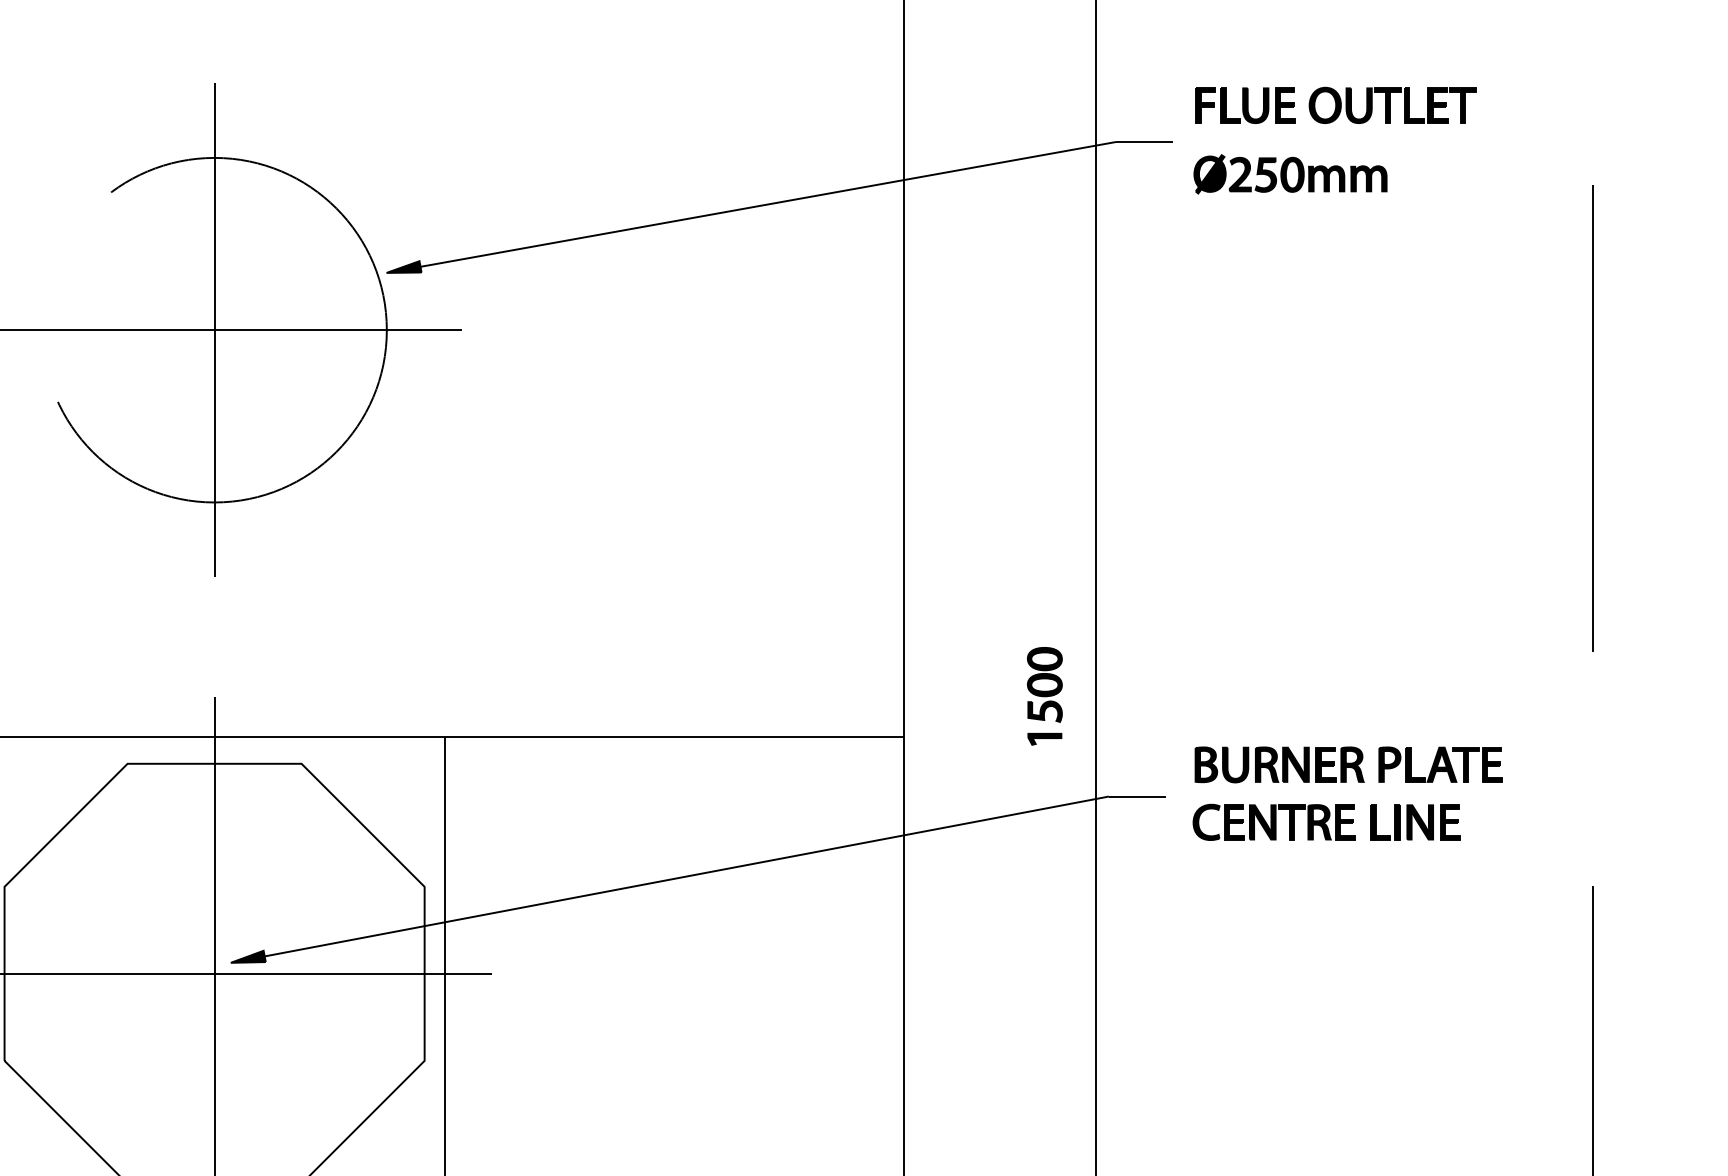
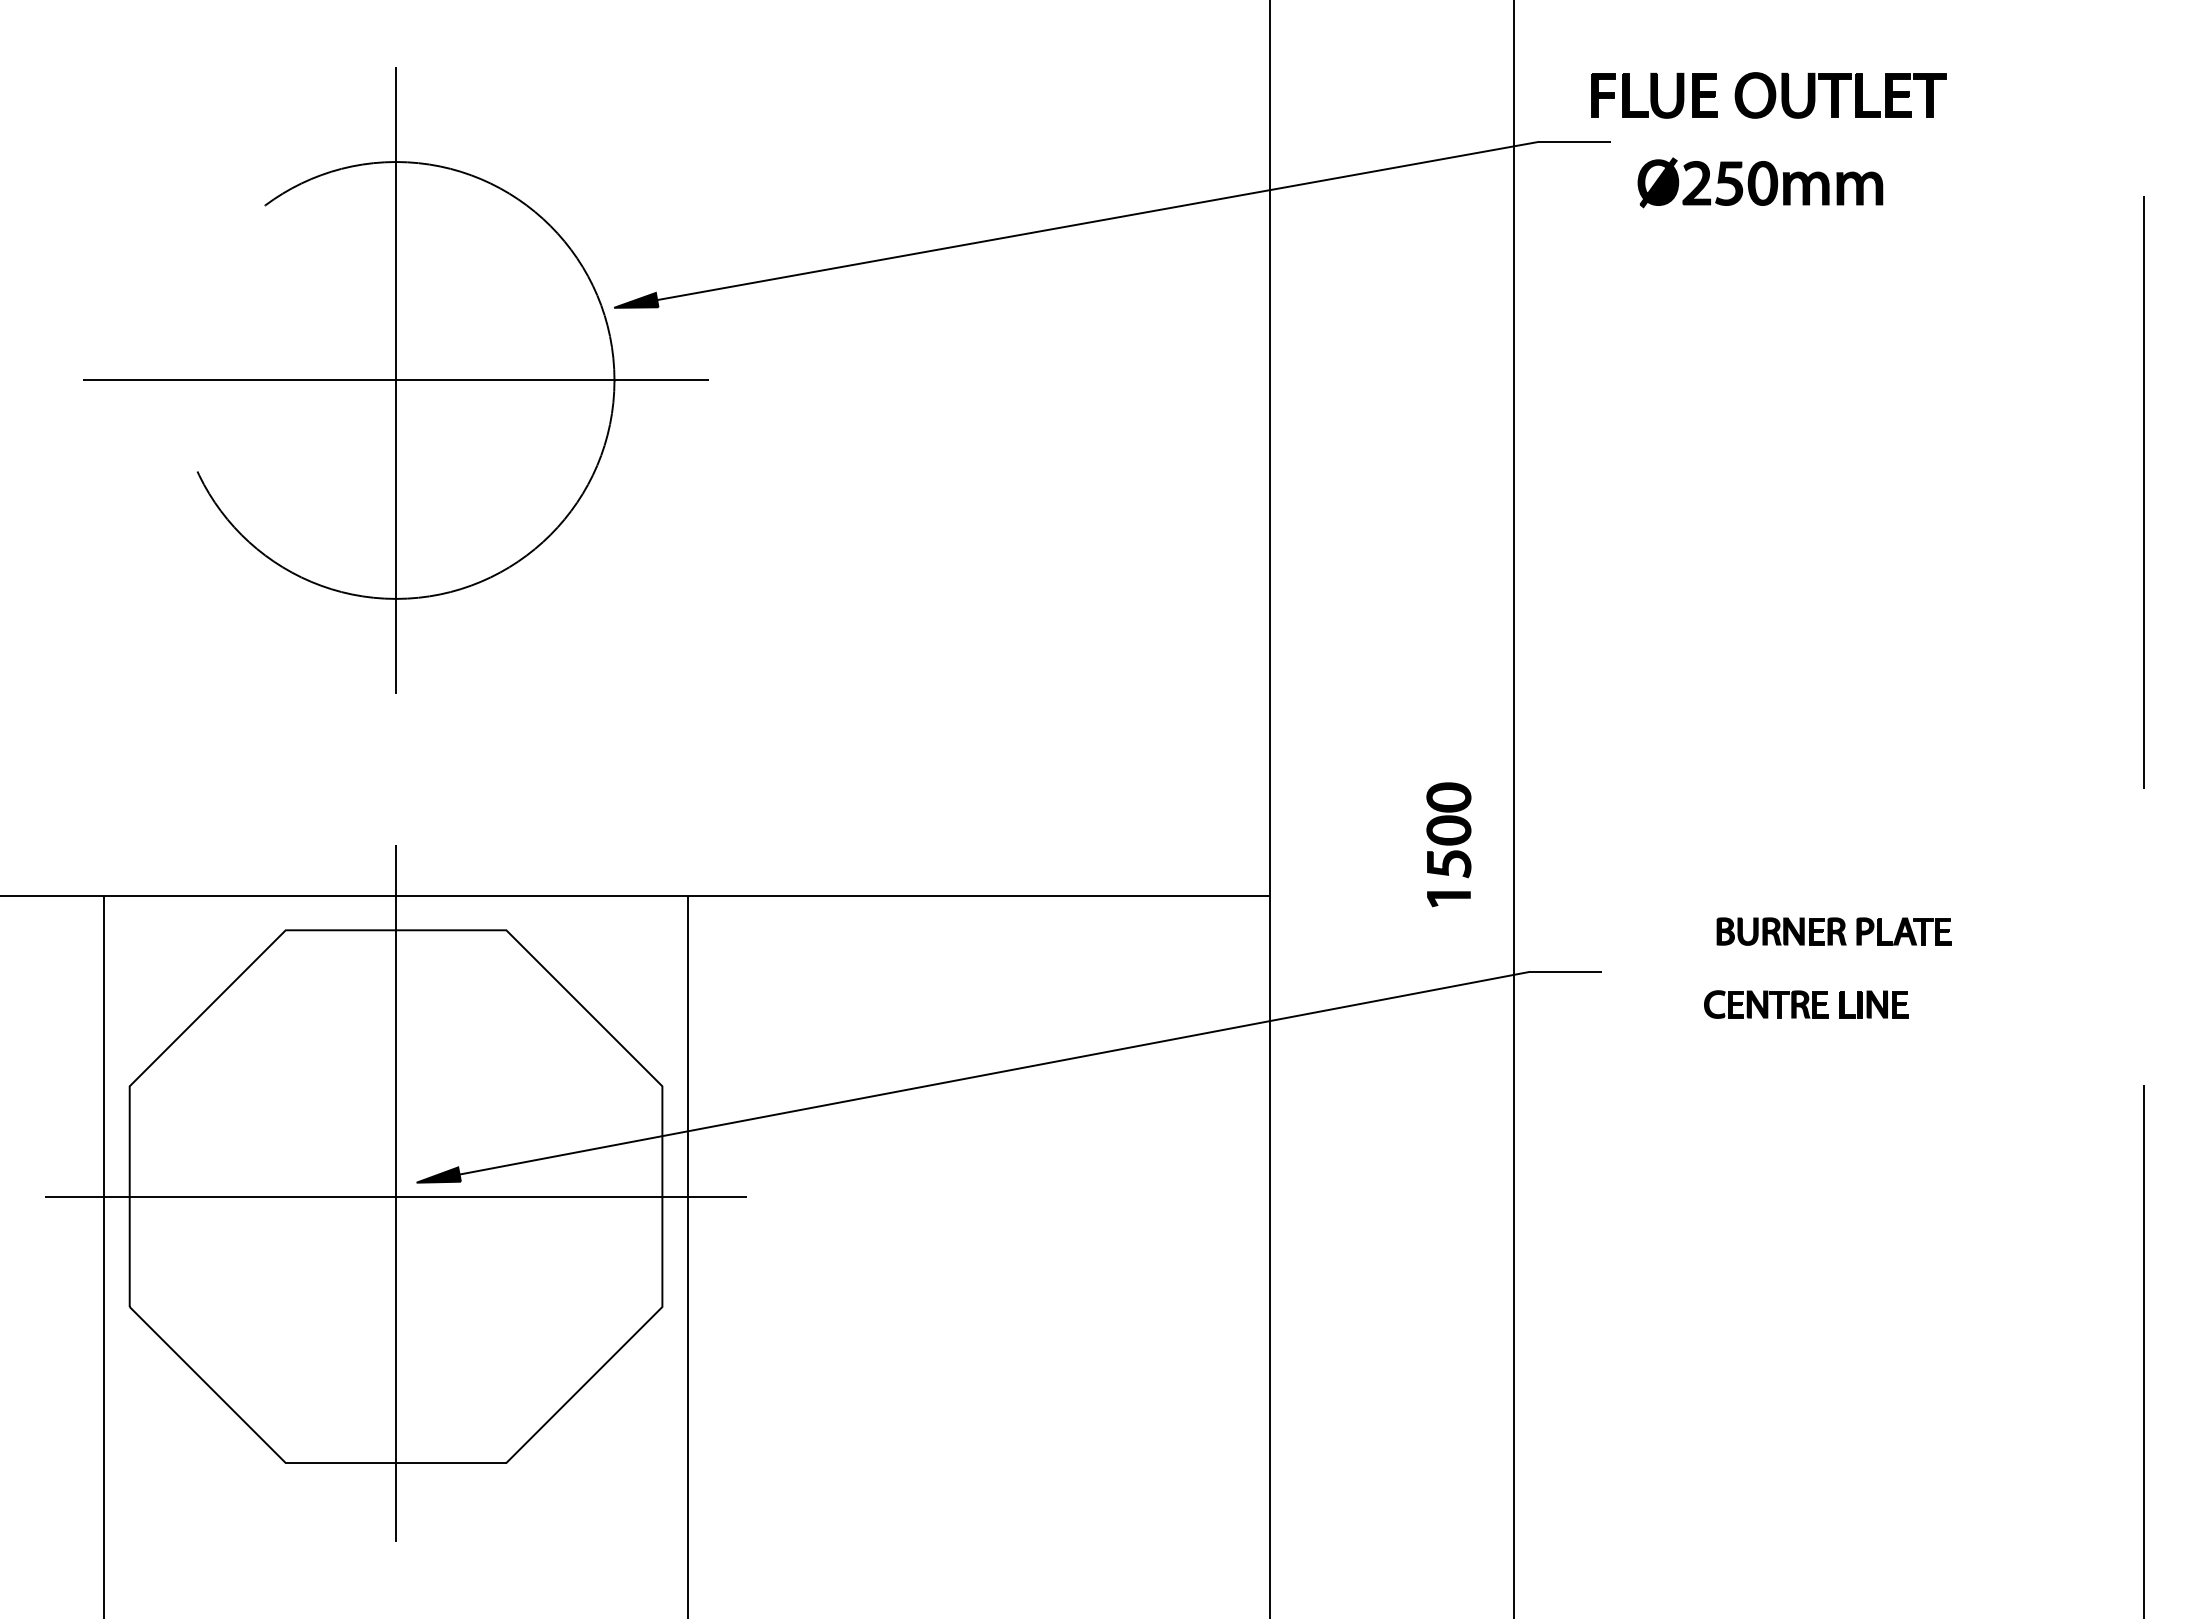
part: (1335, 105) -> (1768, 95), moved
part: (1348, 764) -> (1833, 931), size x0.6
part: (1326, 822) -> (1805, 1004), size x0.6

